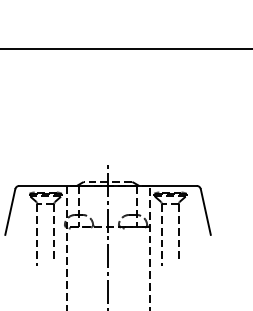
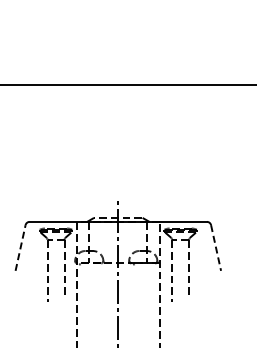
line: (10, 211) -> (20, 247), solid -> dashed
line: (206, 212) -> (216, 248), solid -> dashed

